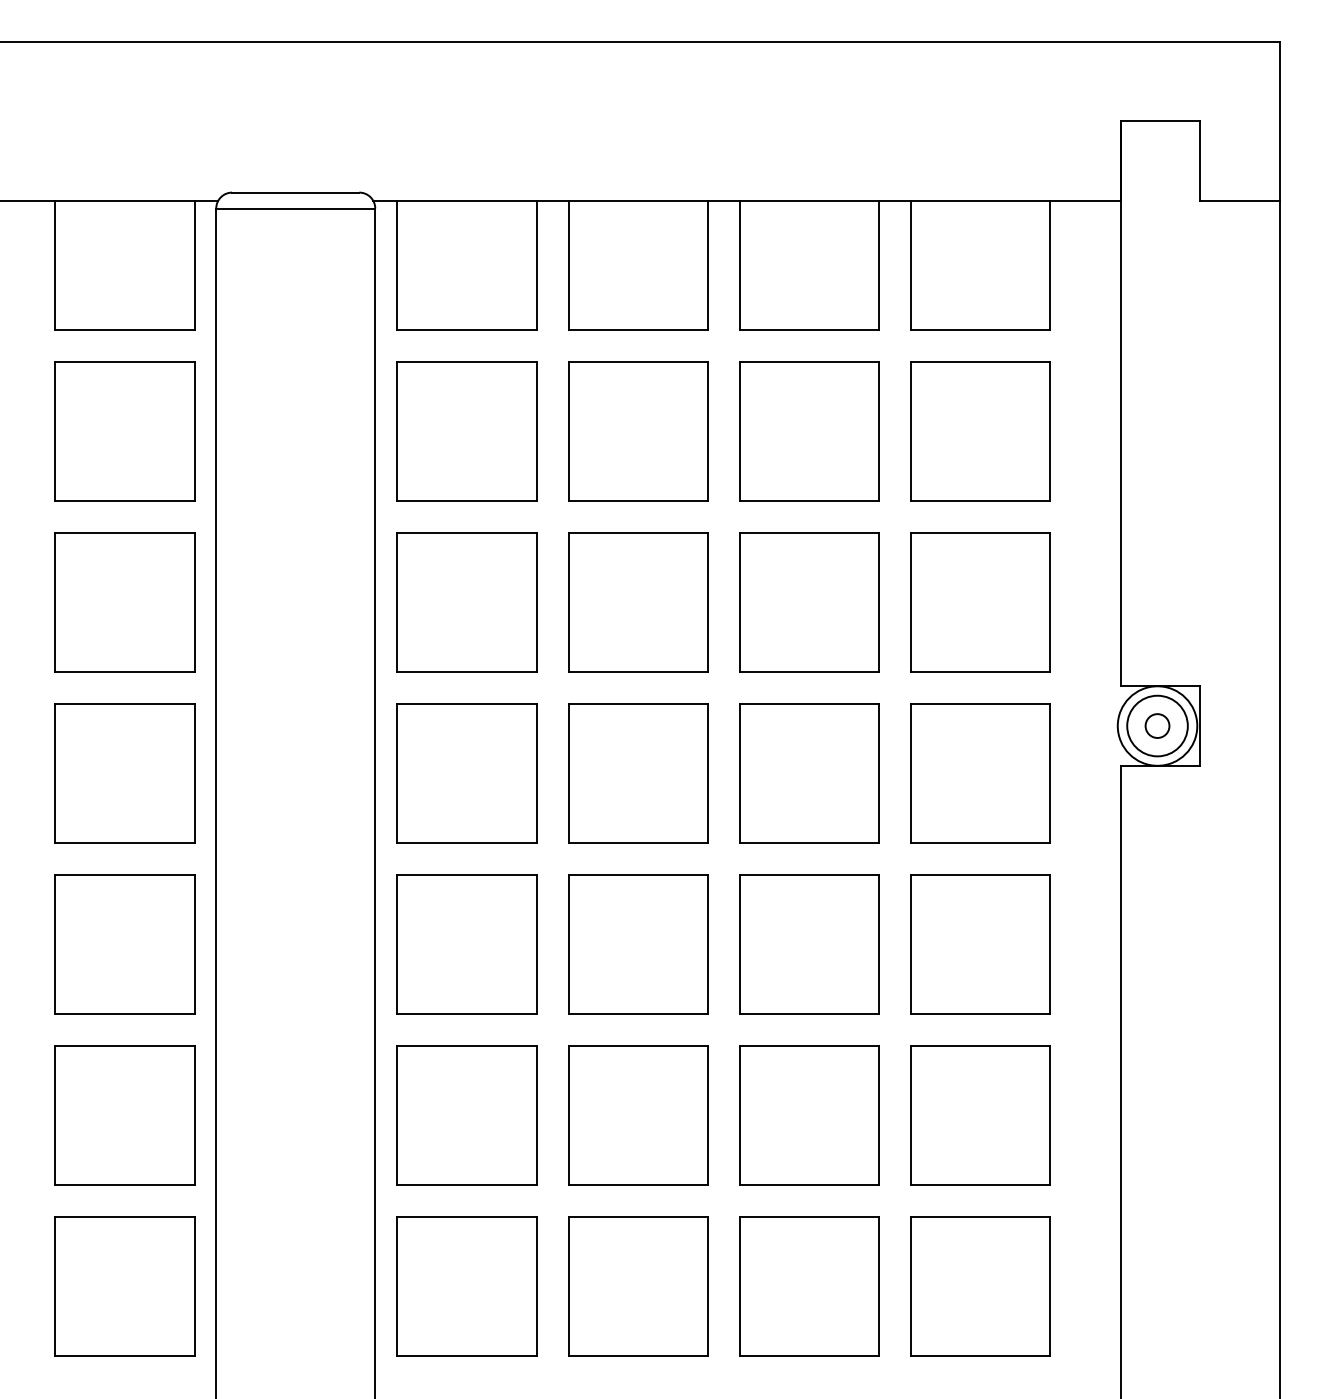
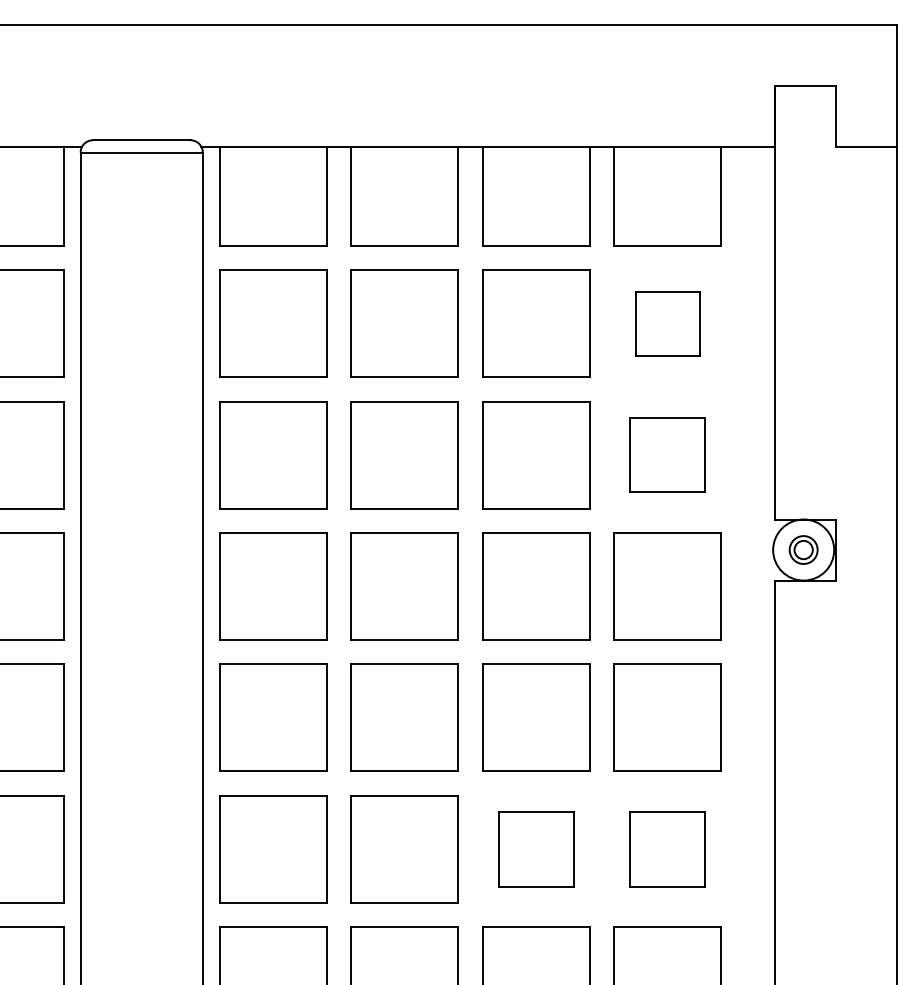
part: (980, 431) -> (667, 323), size x0.6
part: (980, 602) -> (667, 455), size x0.7
circle: (1157, 725) -> (803, 549), size x0.6
part: (809, 1115) -> (536, 849), size x0.7
part: (980, 1115) -> (667, 849), size x0.7

